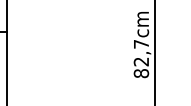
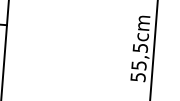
text: (141, 59) -> (139, 63), 82,7cm -> 55,5cm

